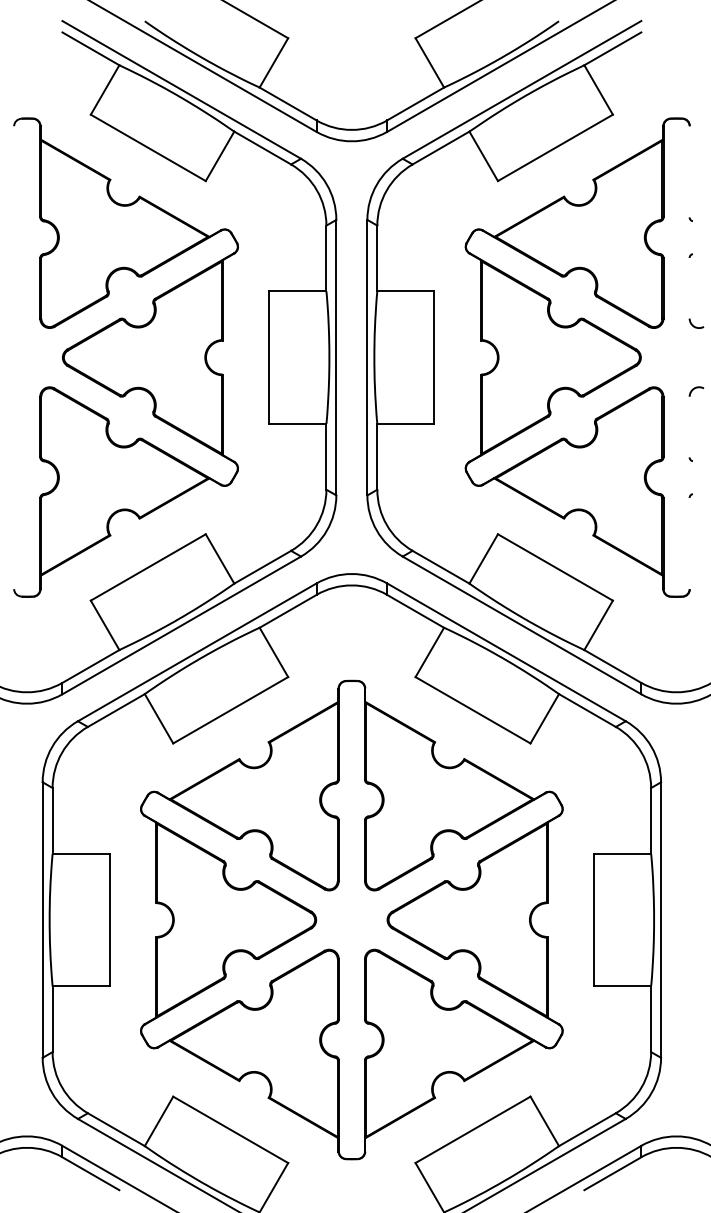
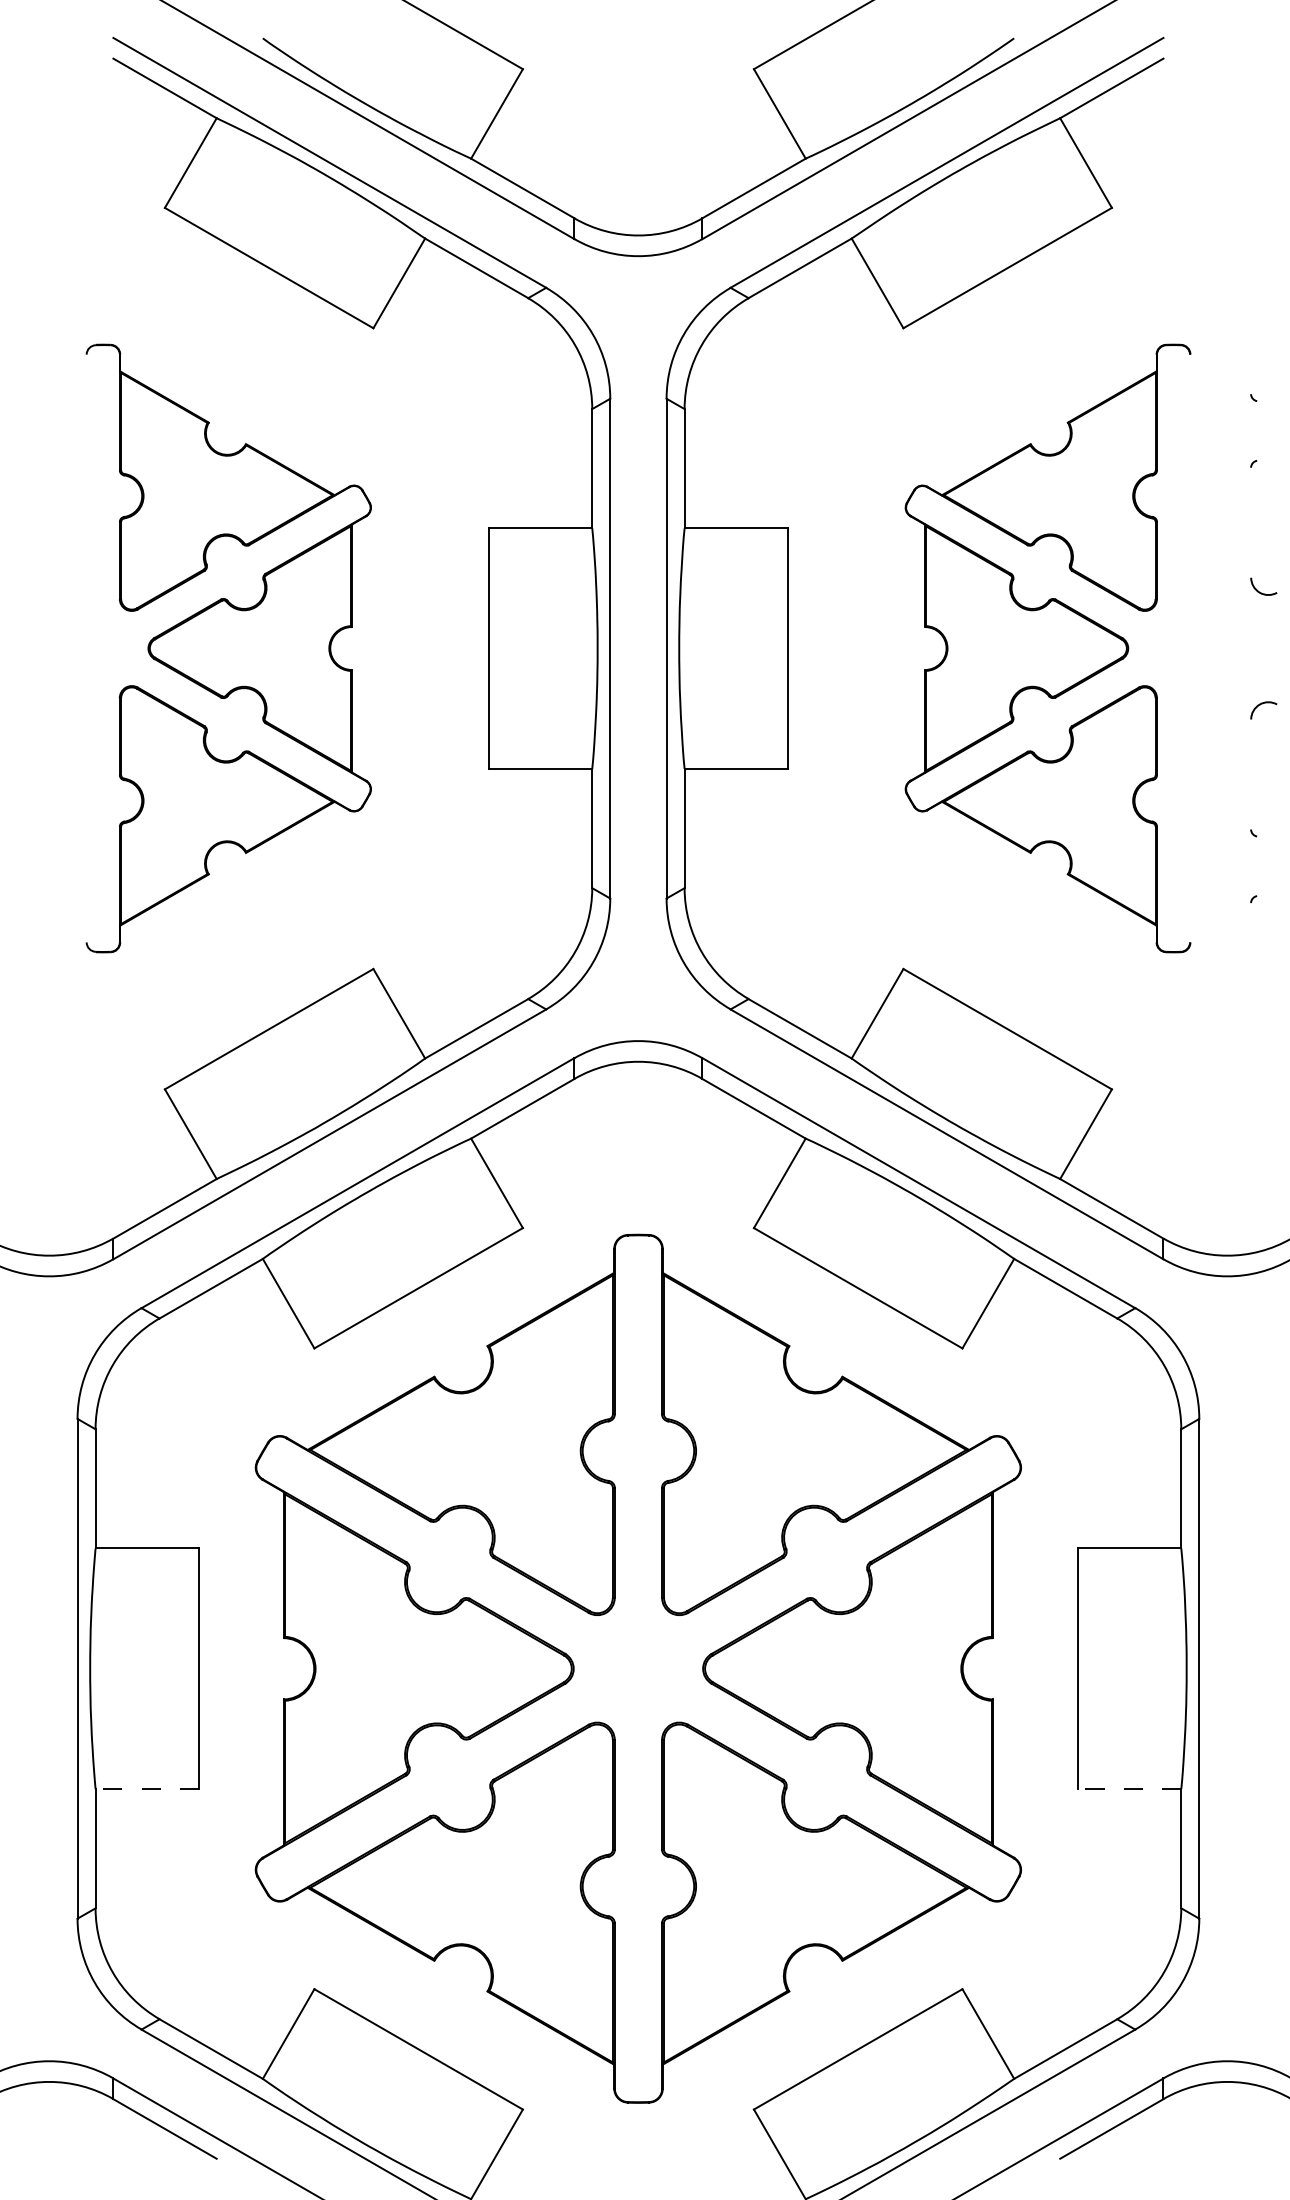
part: (125, 357) -> (227, 648), size x0.7
part: (577, 357) -> (1047, 648), size x0.7
line: (81, 986) -> (147, 1789), solid -> dashed
line: (622, 986) -> (1129, 1789), solid -> dashed

